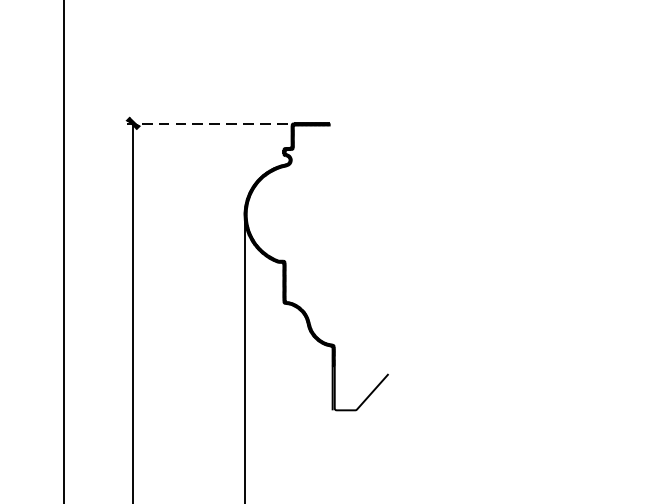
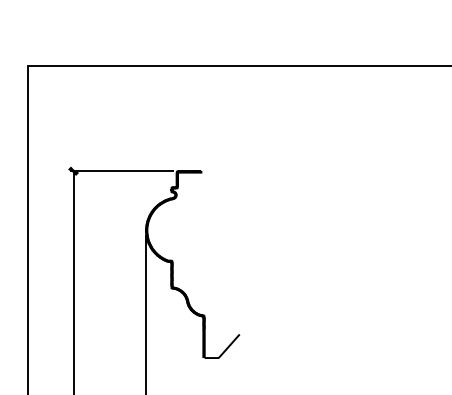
line: (206, 123) -> (121, 171), dashed -> solid

